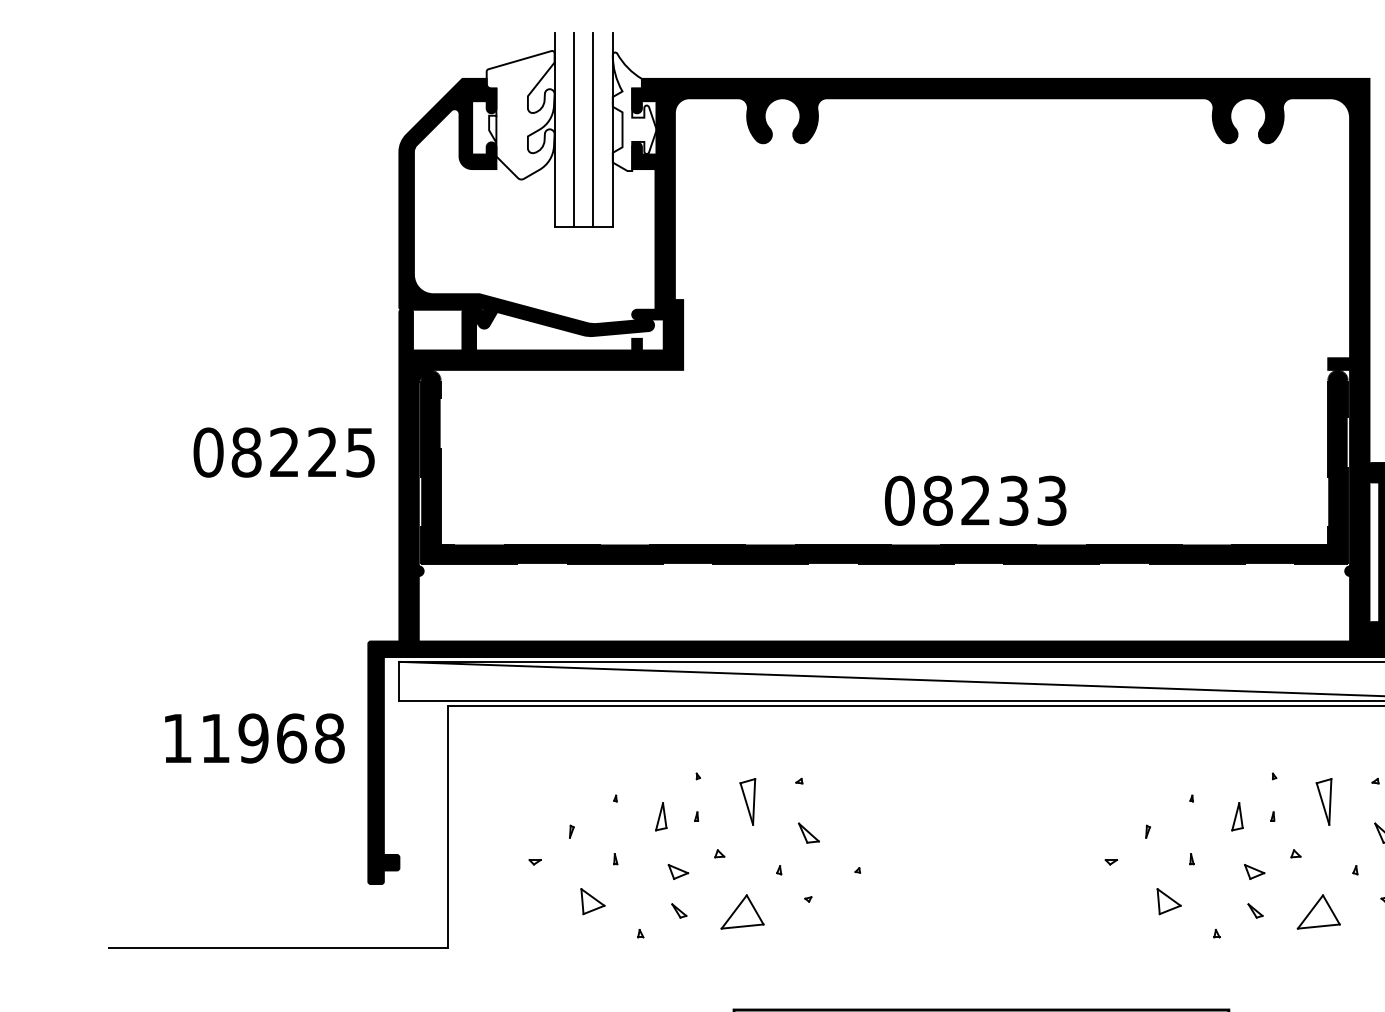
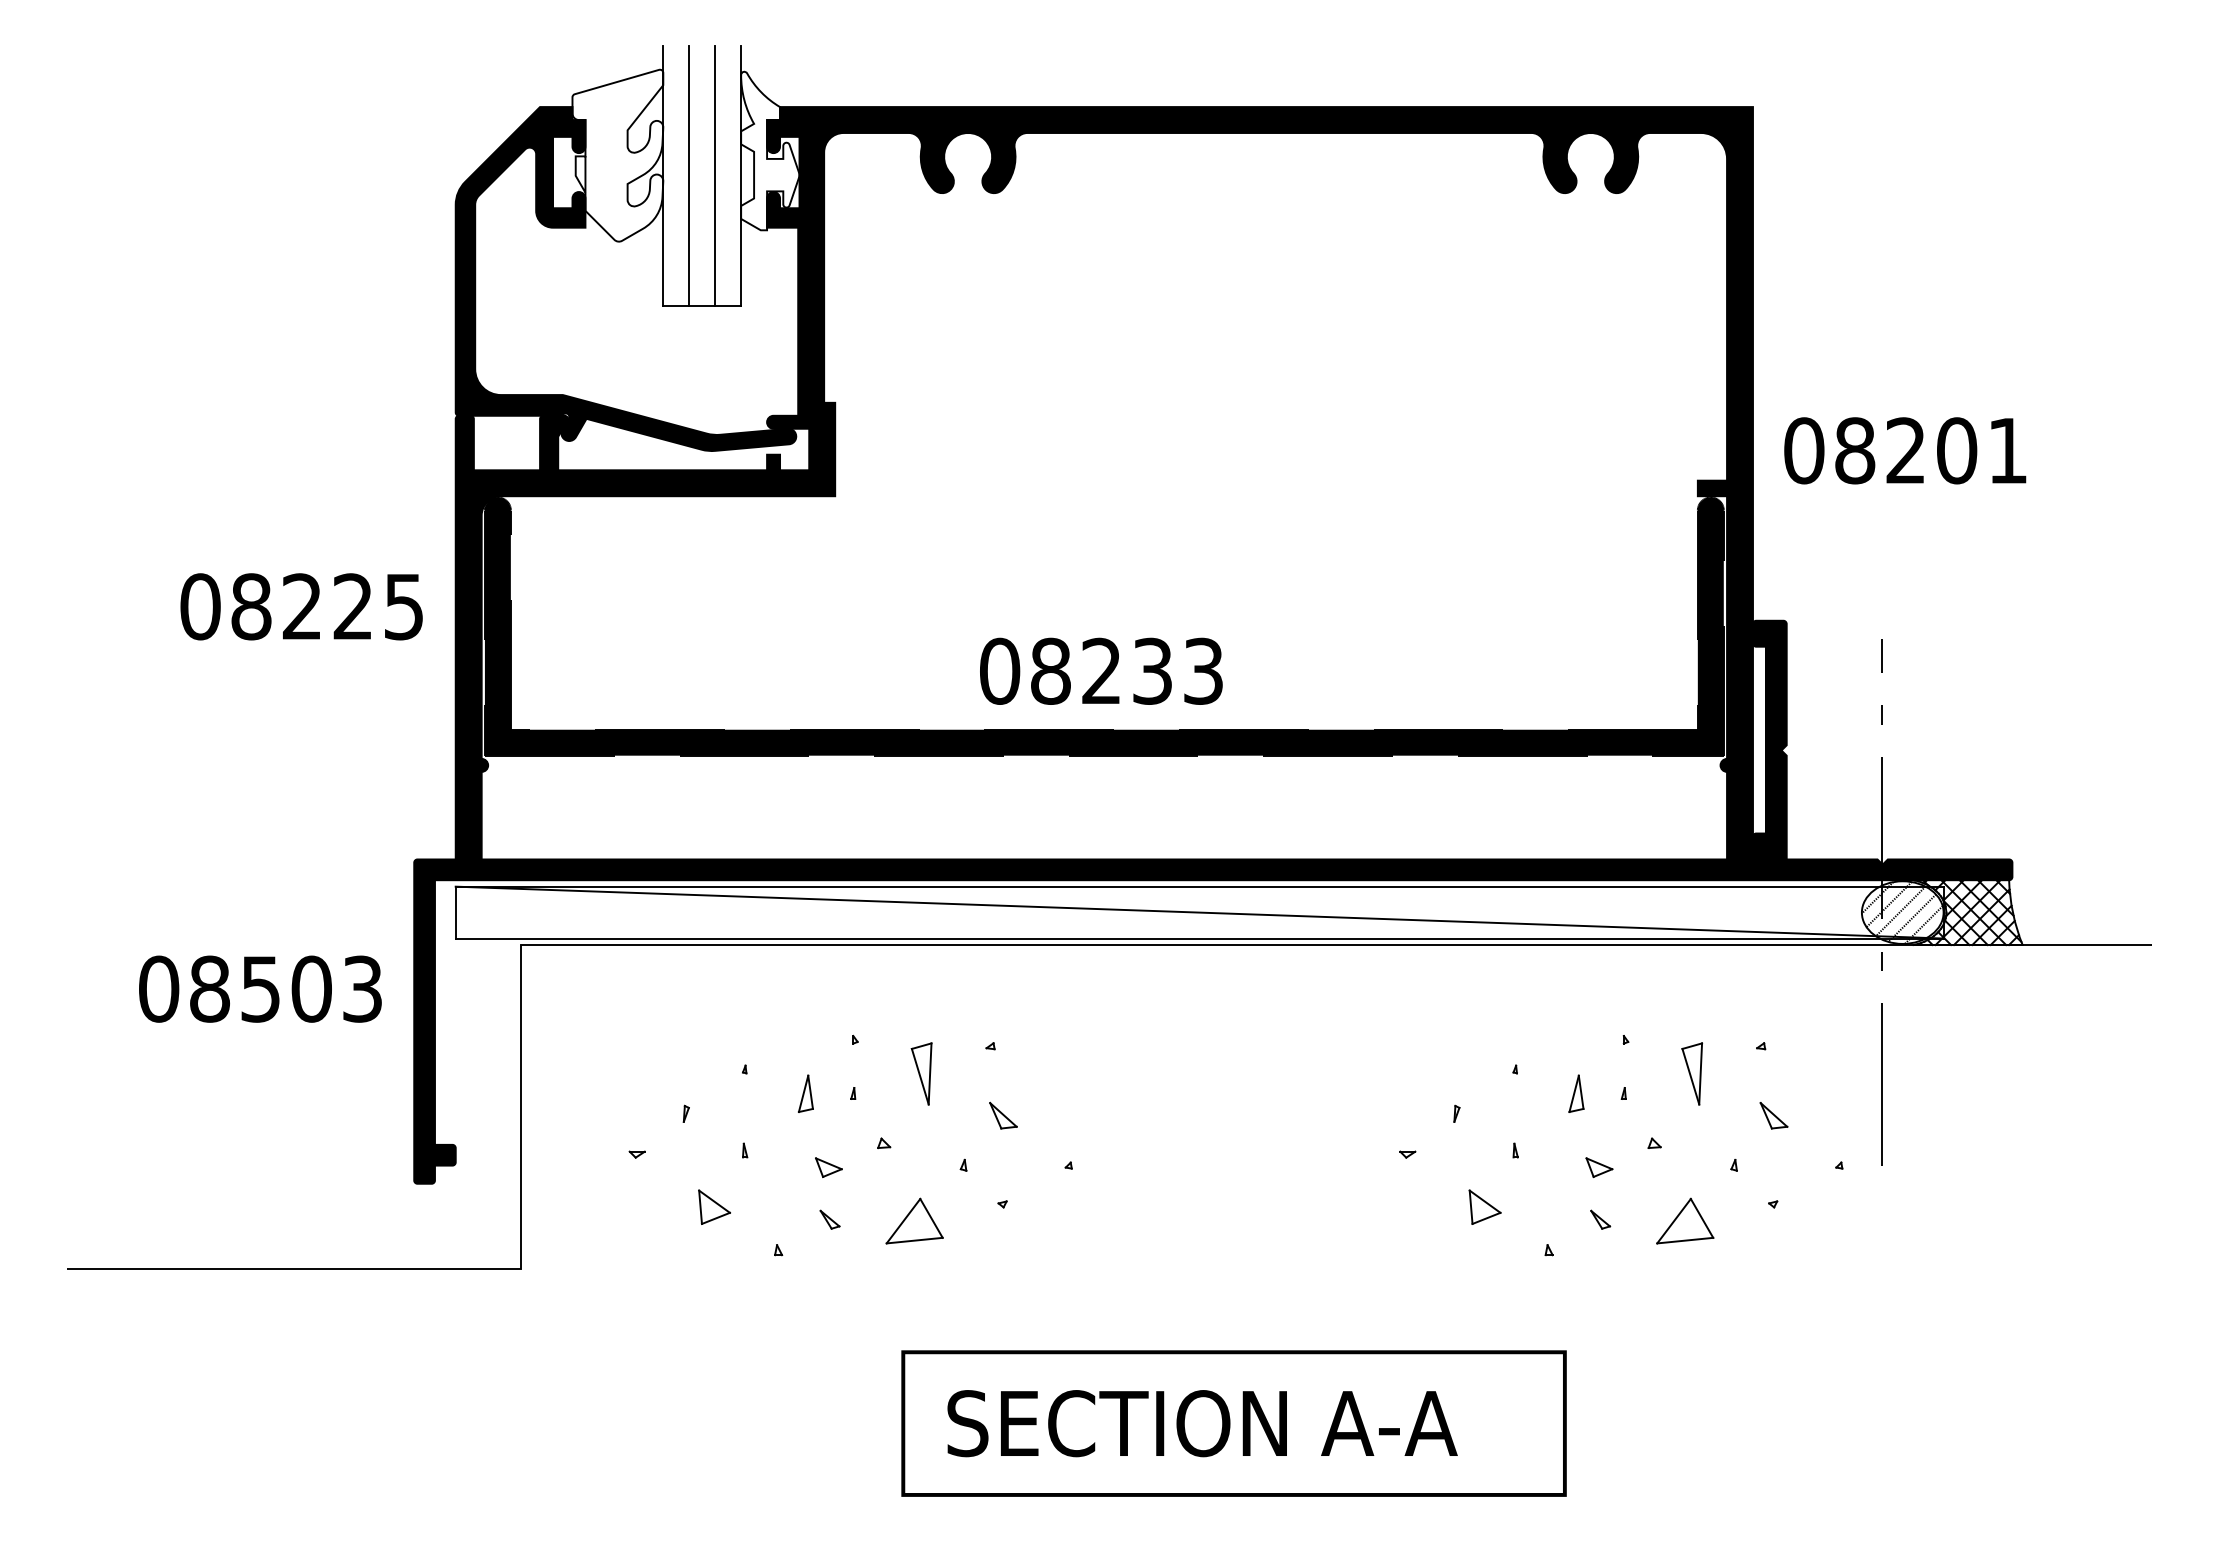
text: (975, 500) -> (1101, 670), moved
text: (253, 738) -> (260, 988), 11968 -> 08503

